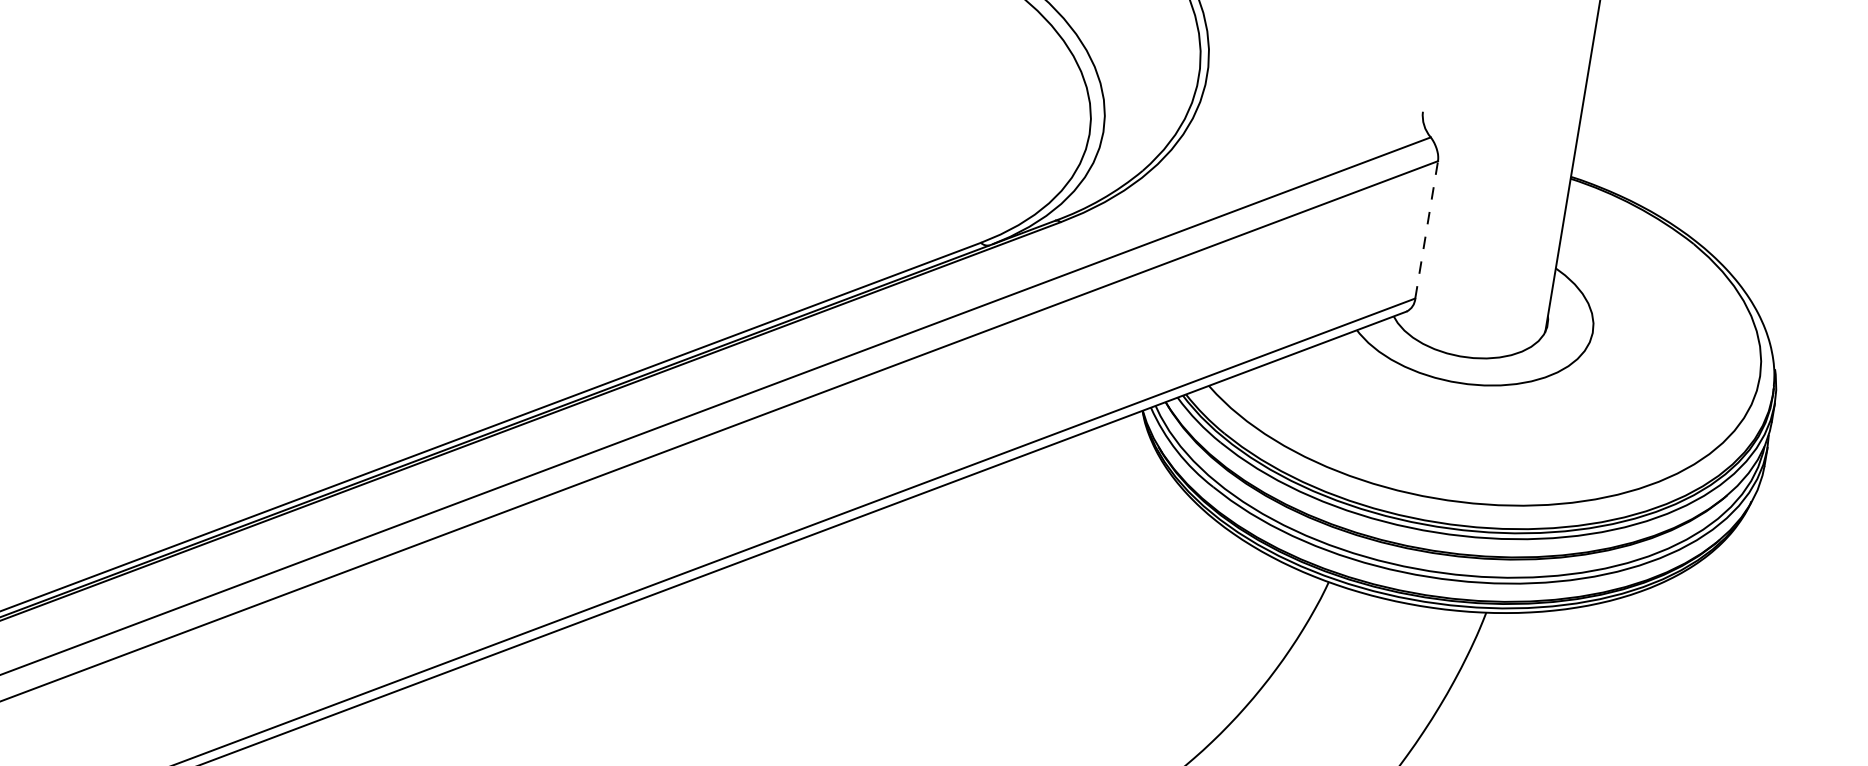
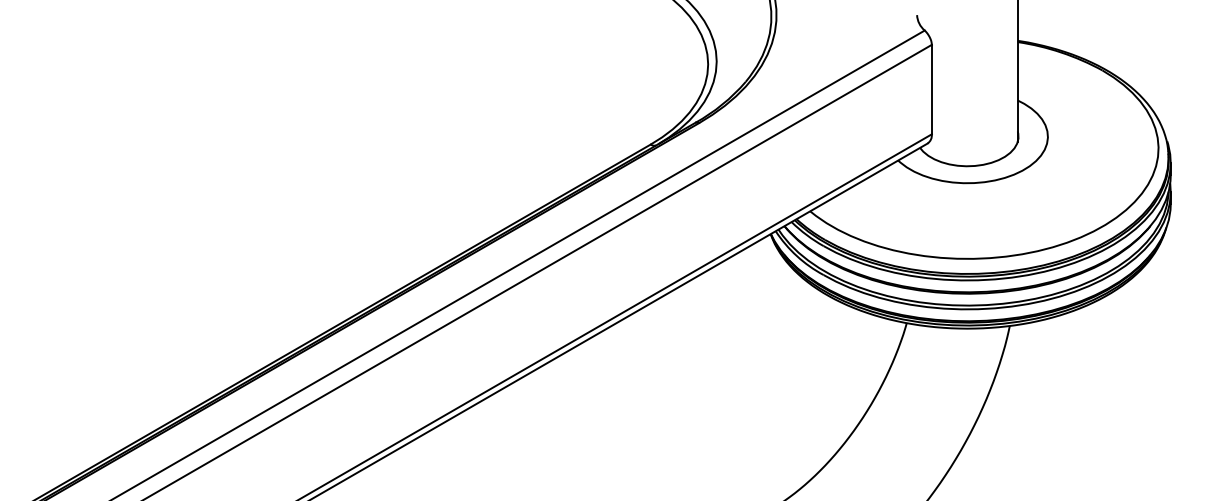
line: (1426, 229) -> (931, 89), dashed -> solid

